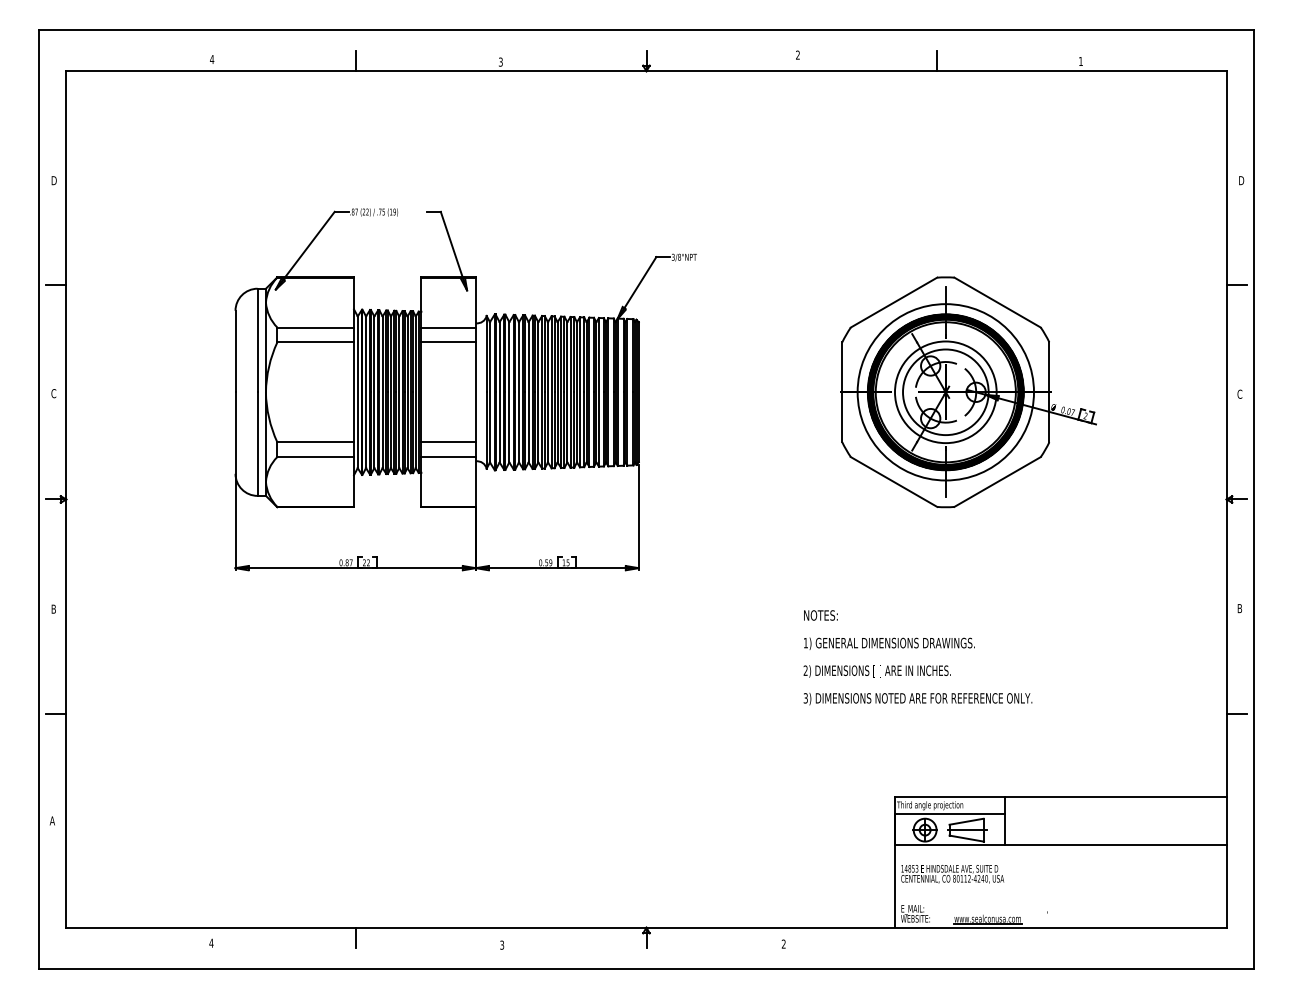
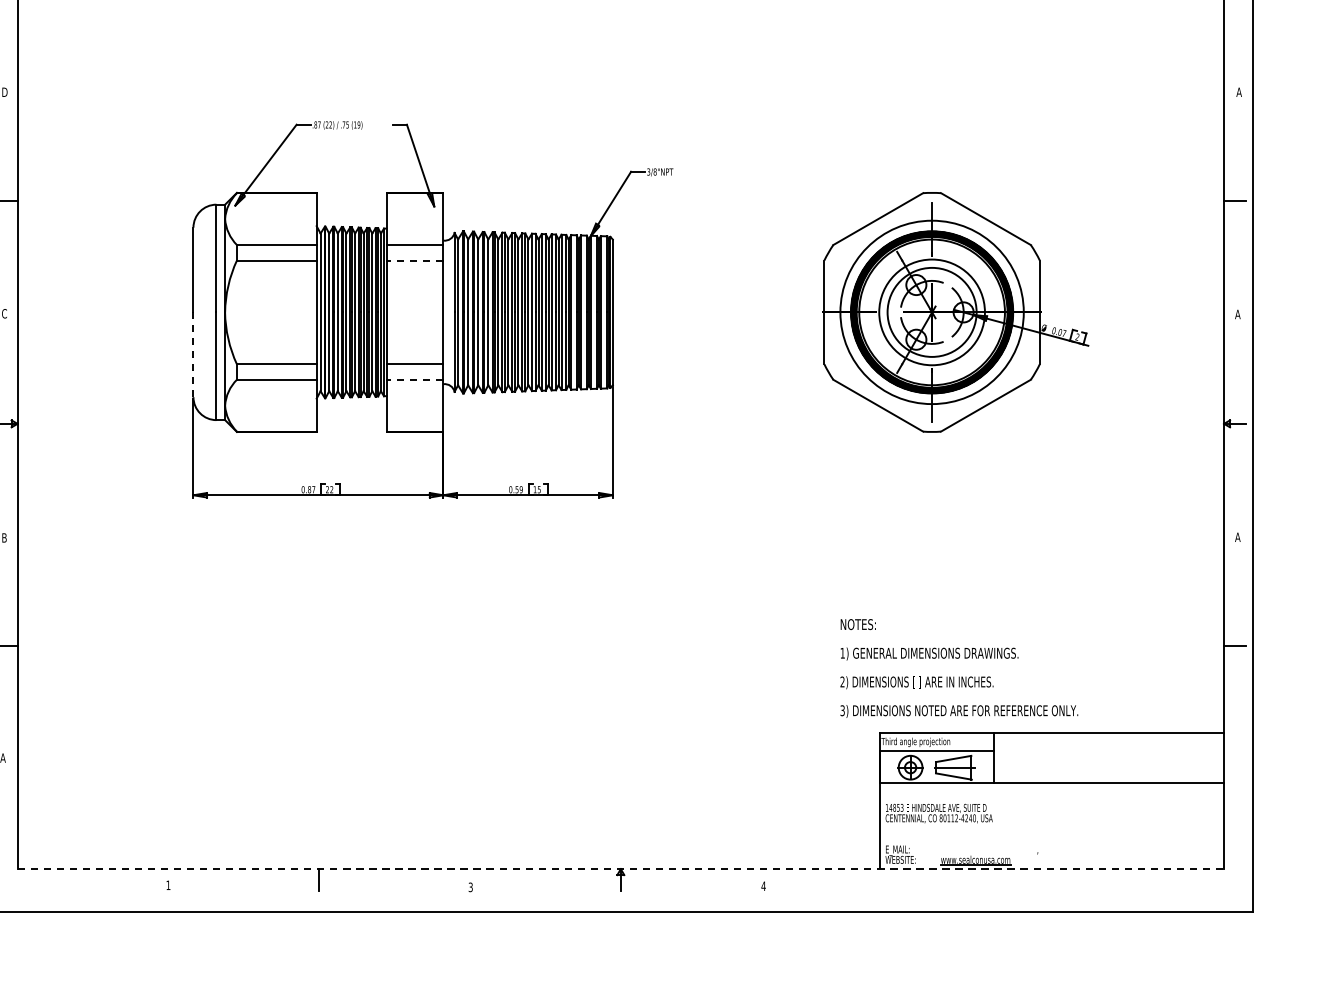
text: (1241, 180) -> (1239, 92), D -> A
line: (448, 342) -> (414, 260), solid -> dashed
text: (1239, 393) -> (1237, 313), C -> A
line: (235, 433) -> (193, 355), solid -> dashed
line: (448, 457) -> (414, 380), solid -> dashed
text: (1239, 608) -> (1237, 537), B -> A
text: (917, 657) -> (958, 668), moved
line: (646, 927) -> (620, 868), solid -> dashed
text: (211, 942) -> (168, 884), 4 -> 1
text: (783, 943) -> (763, 885), 2 -> 4

